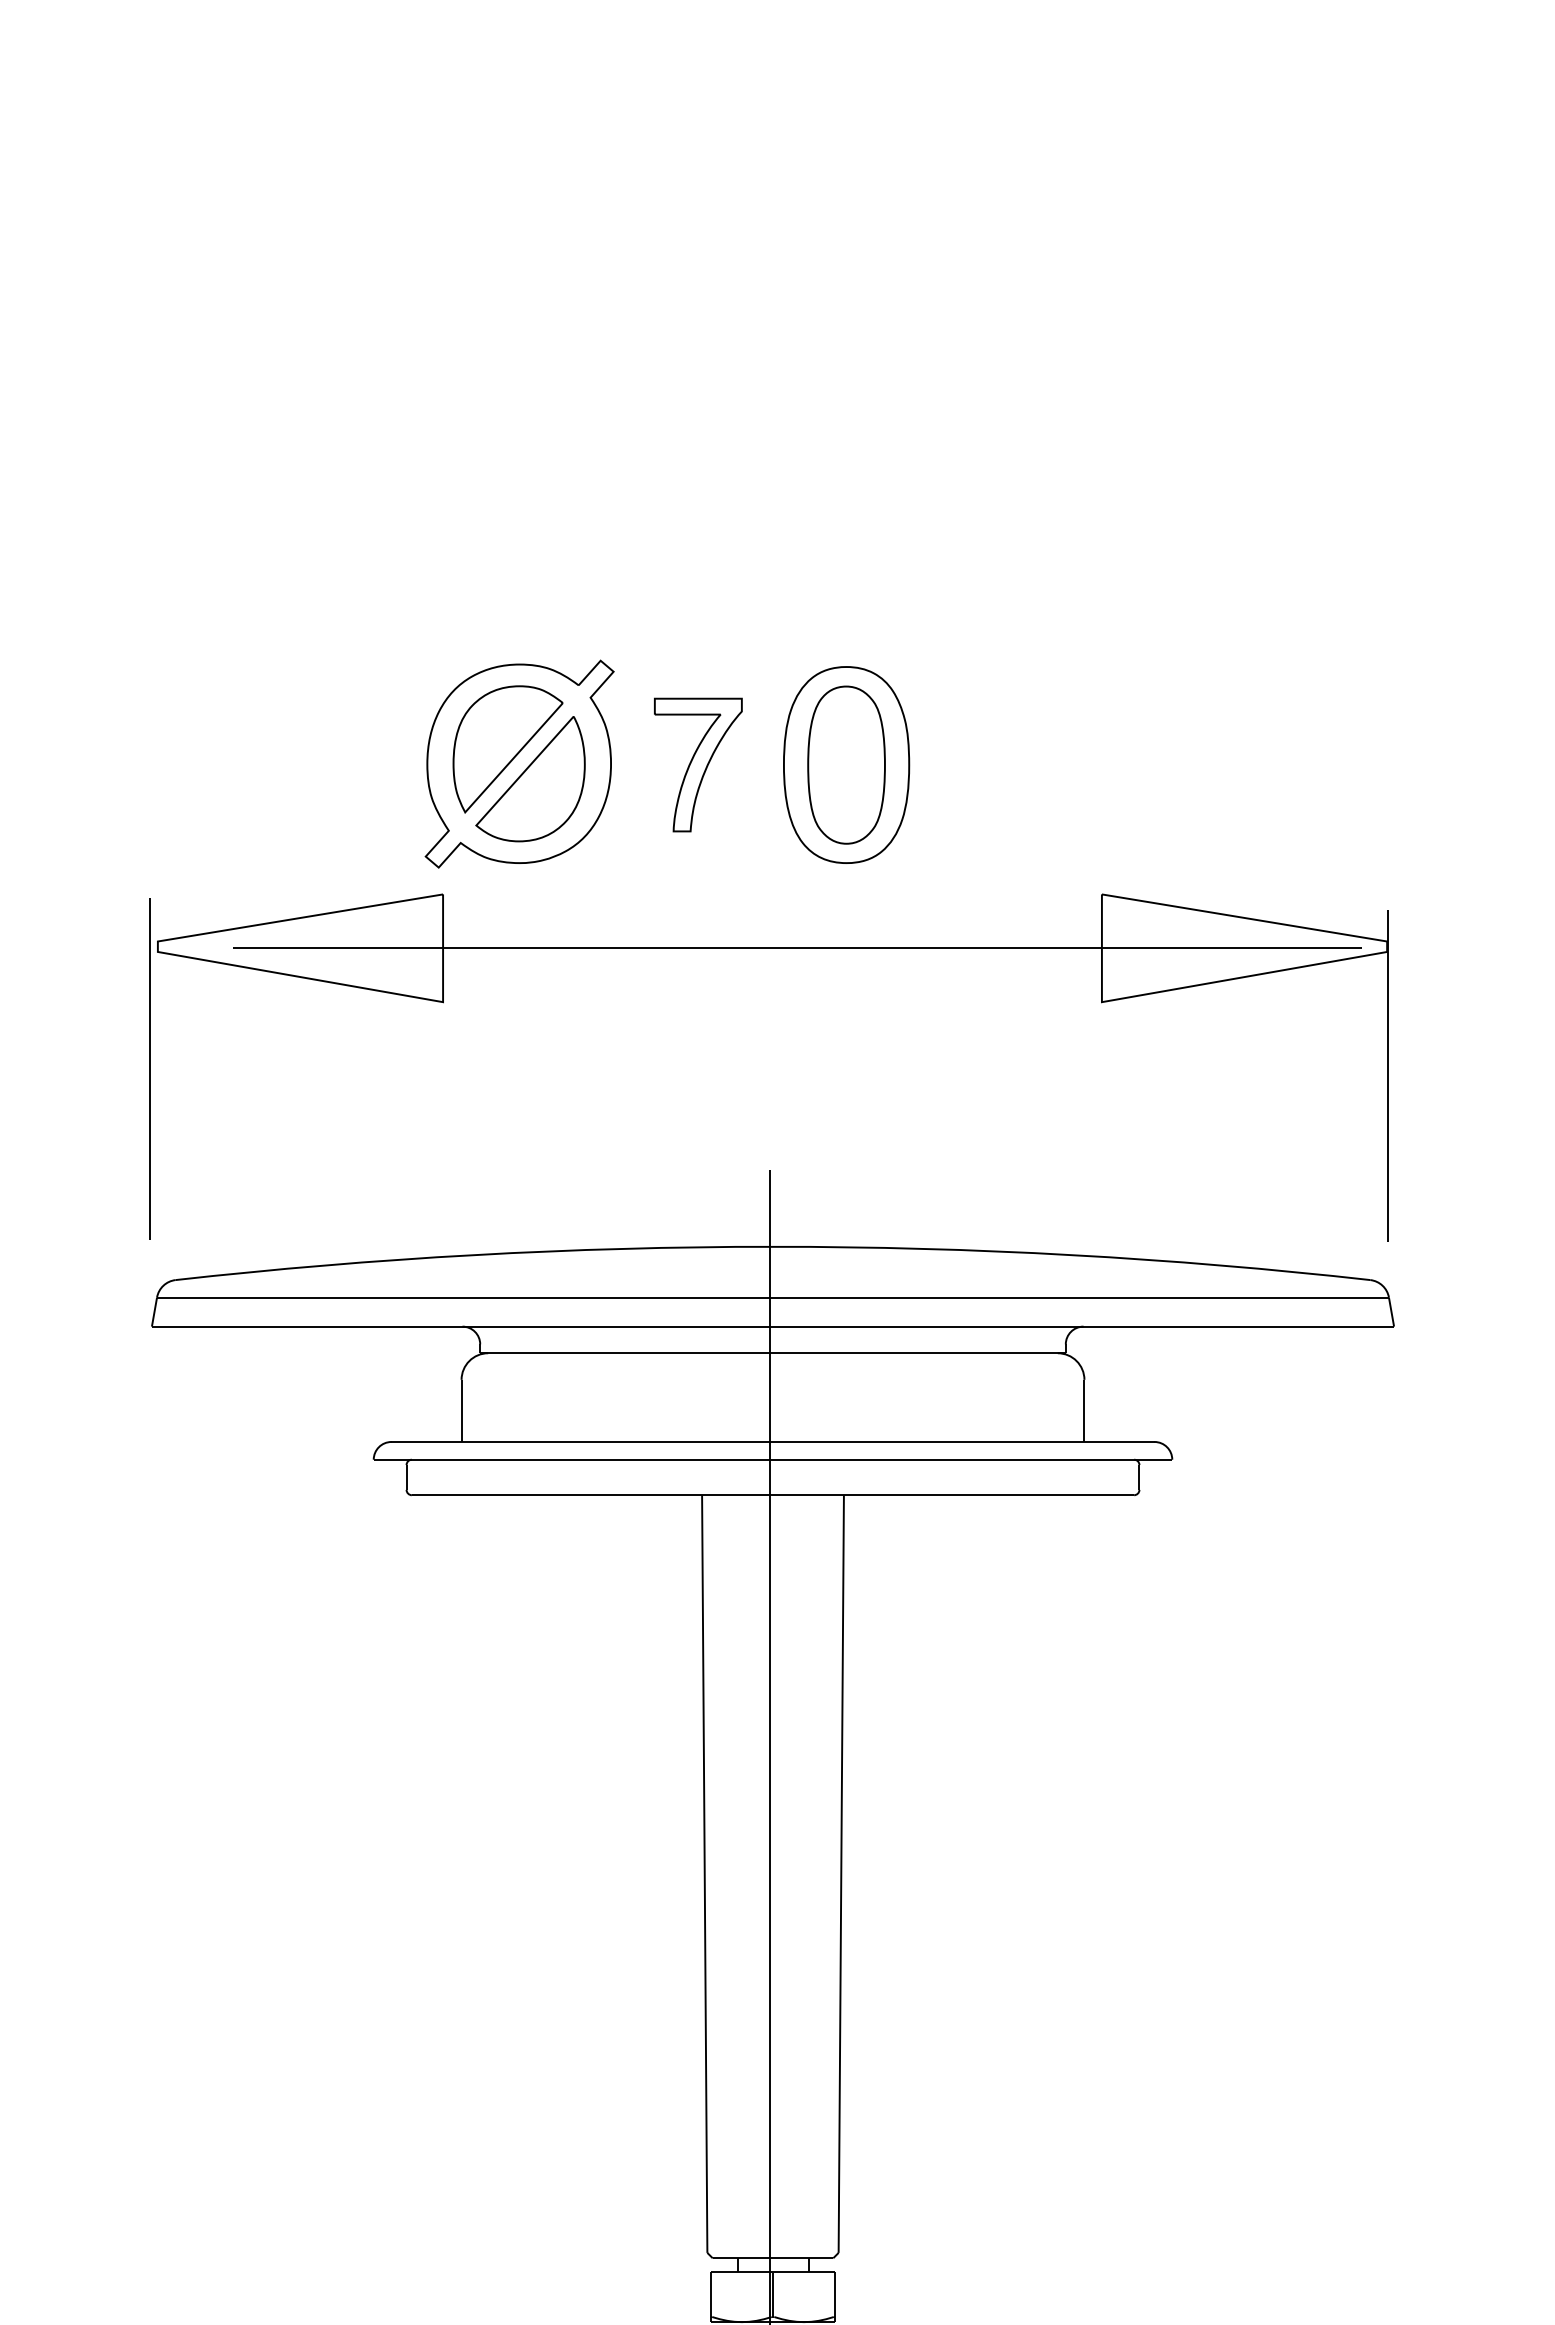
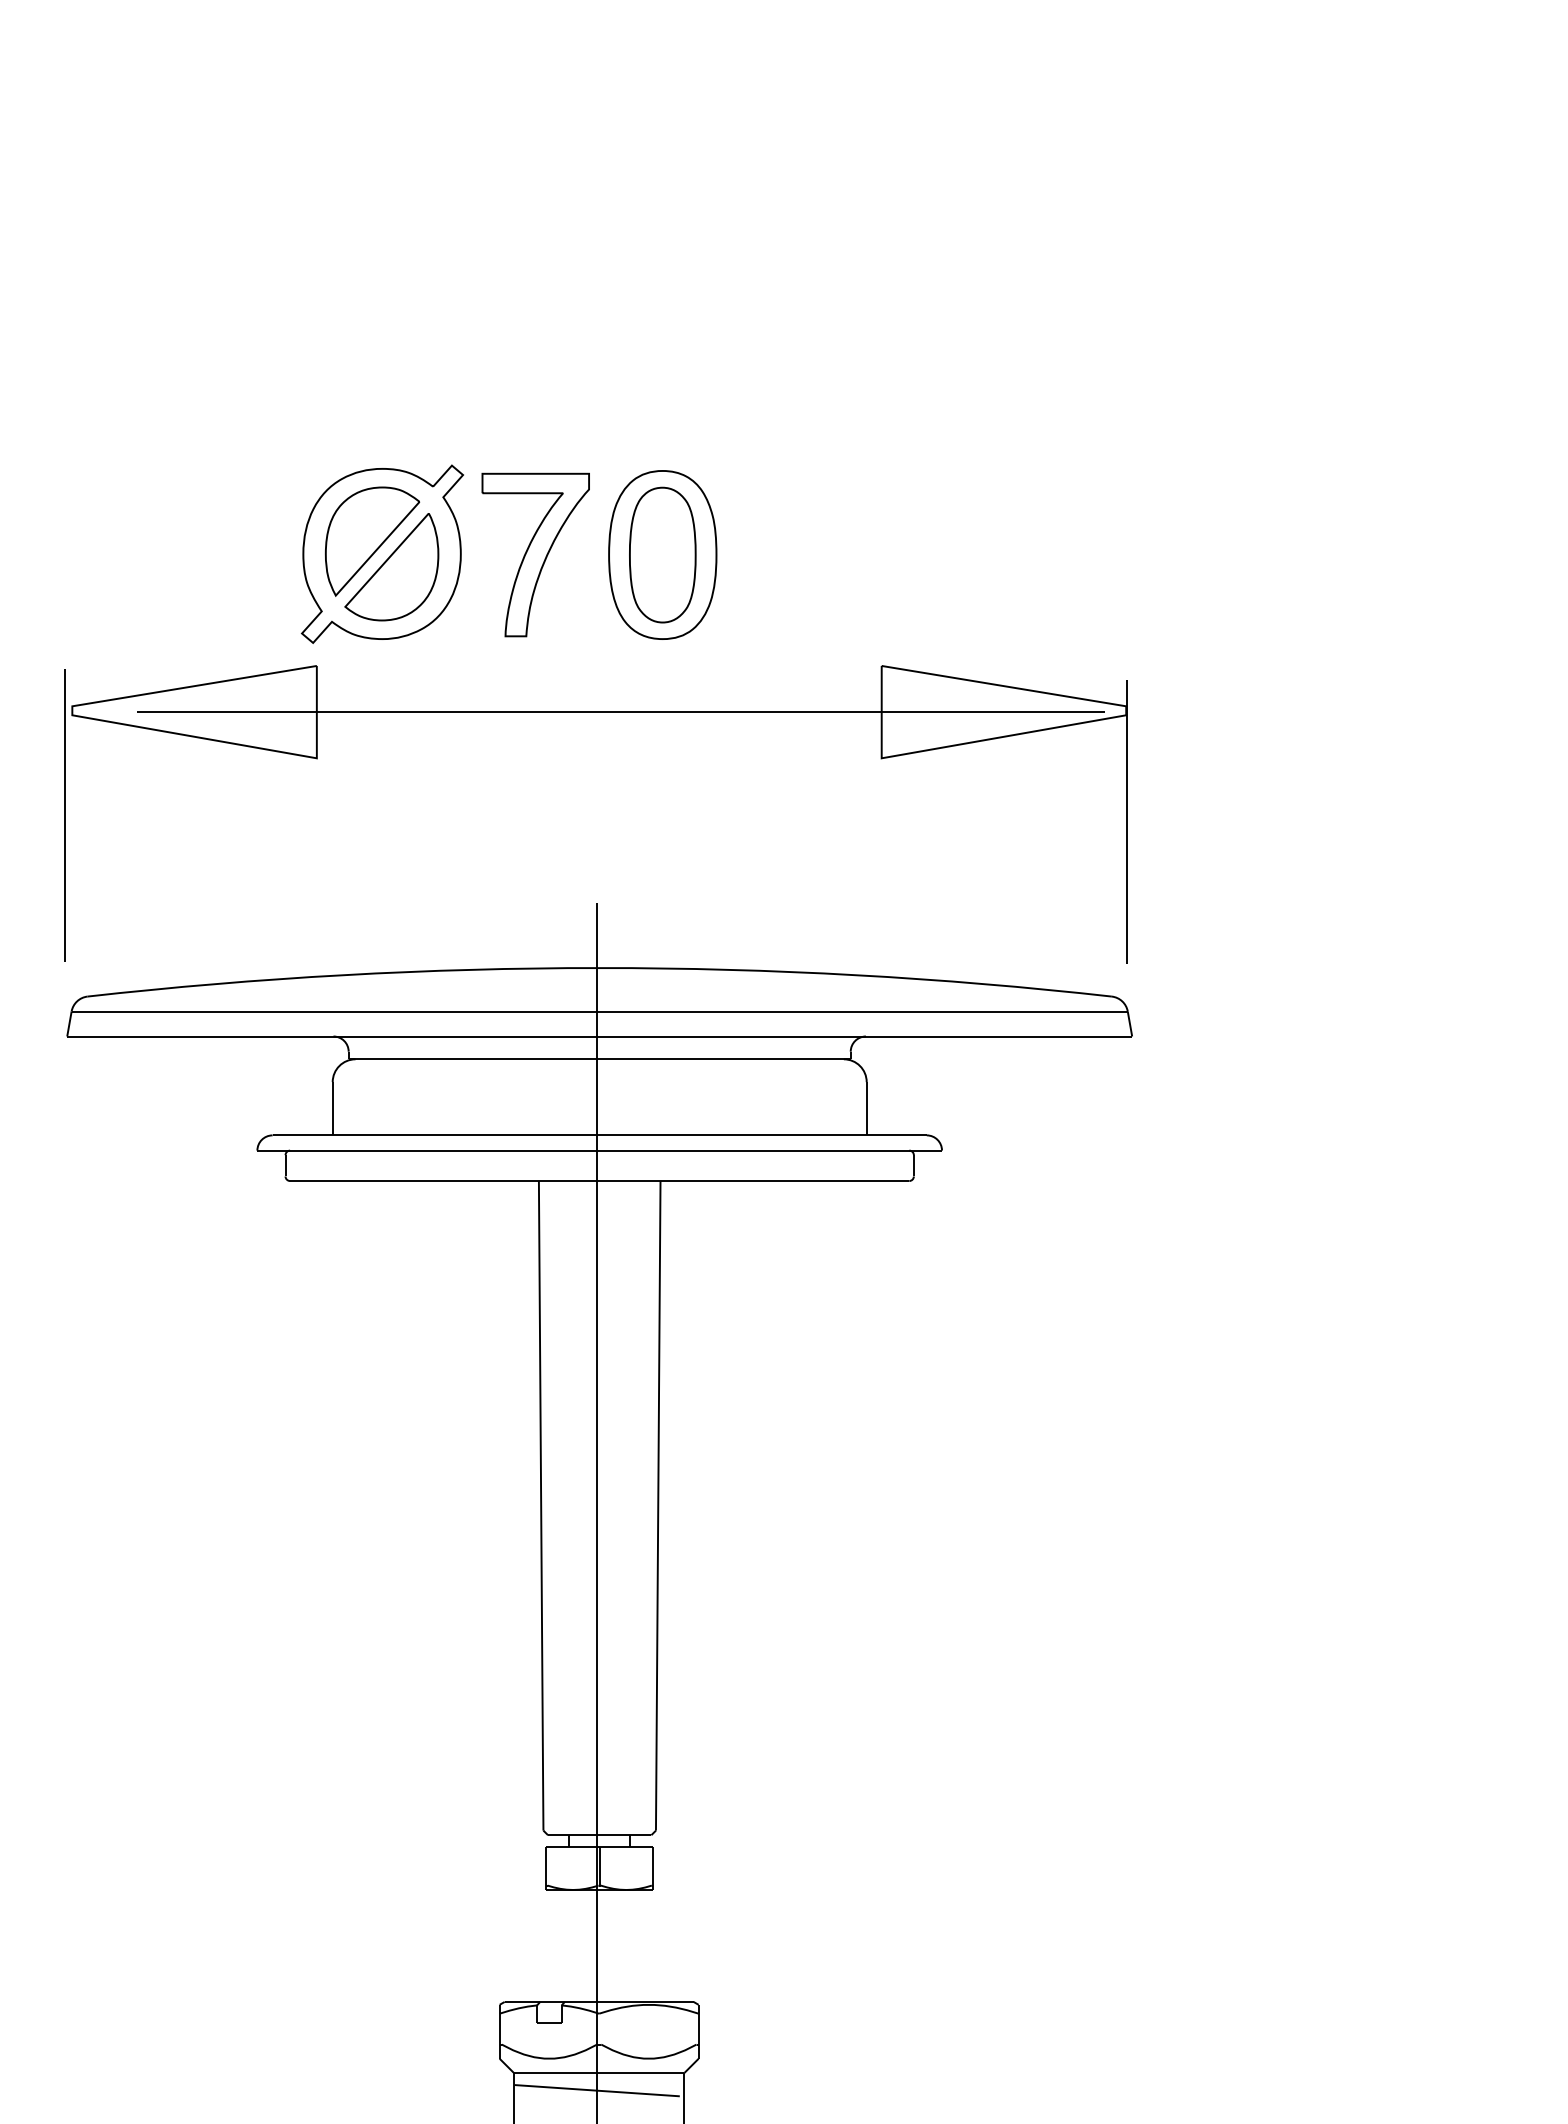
part: (698, 764) -> (535, 554), size x1.43

